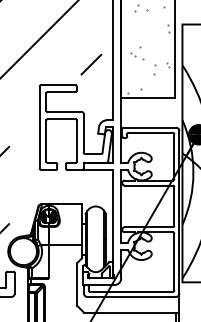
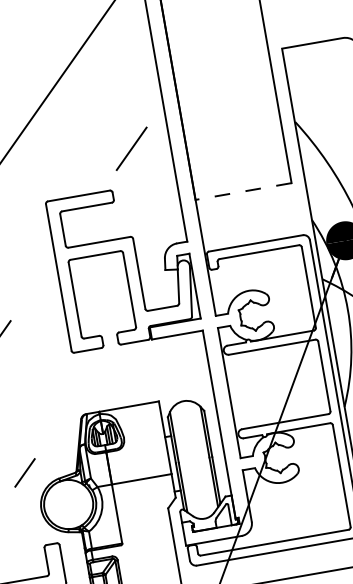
hatch: (148, 48) -> (228, 102), removed
line: (148, 98) -> (244, 191), solid -> dashed

